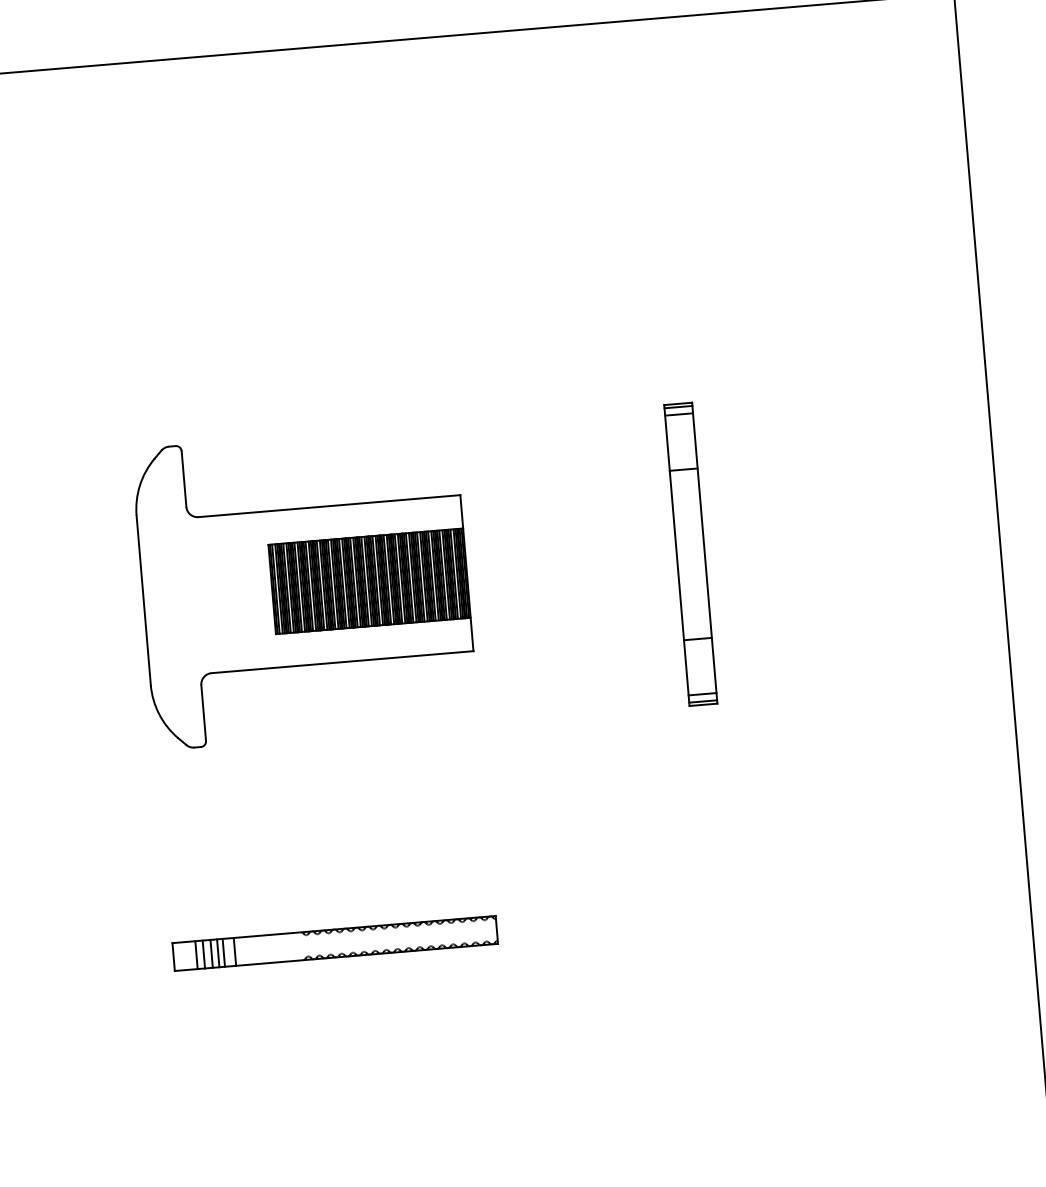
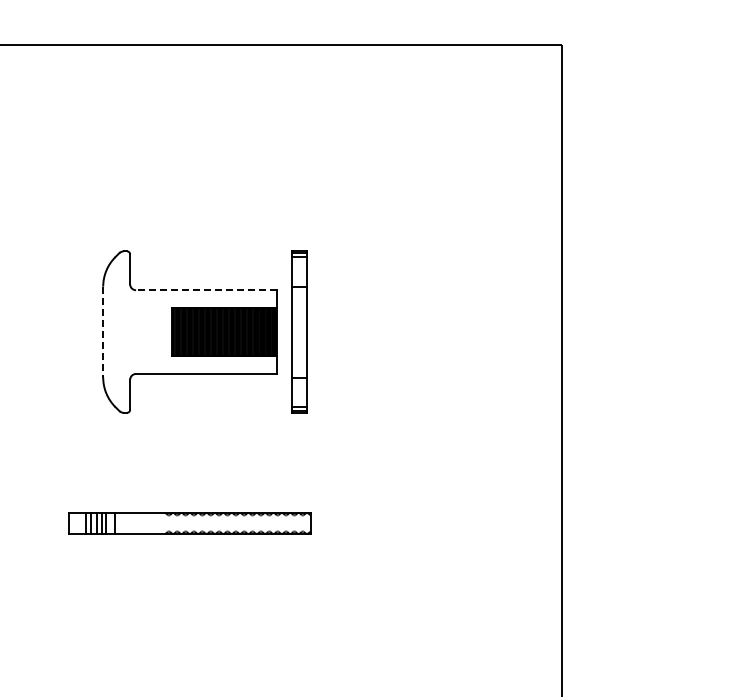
line: (327, 506) -> (205, 290), solid -> dashed
part: (690, 553) -> (299, 331), moved
line: (144, 600) -> (103, 332), solid -> dashed
part: (334, 943) -> (189, 523), size x1.4

